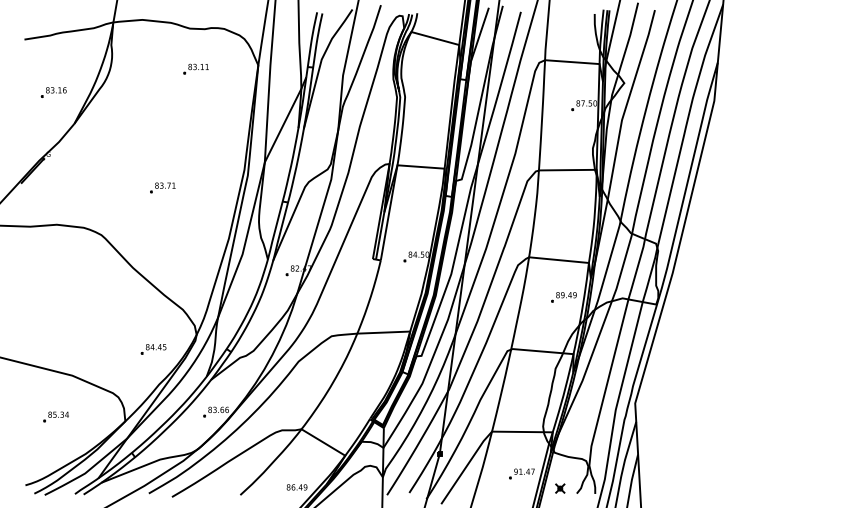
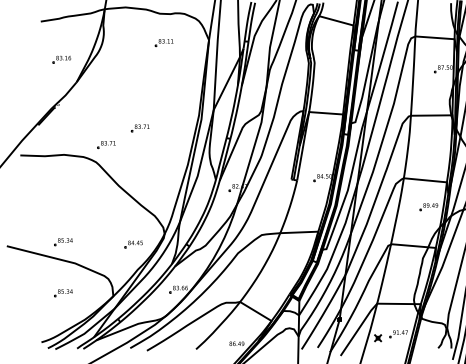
part: (115, 210) -> (106, 144), added
part: (55, 345) -> (63, 241), added
part: (560, 488) -> (378, 338), moved

